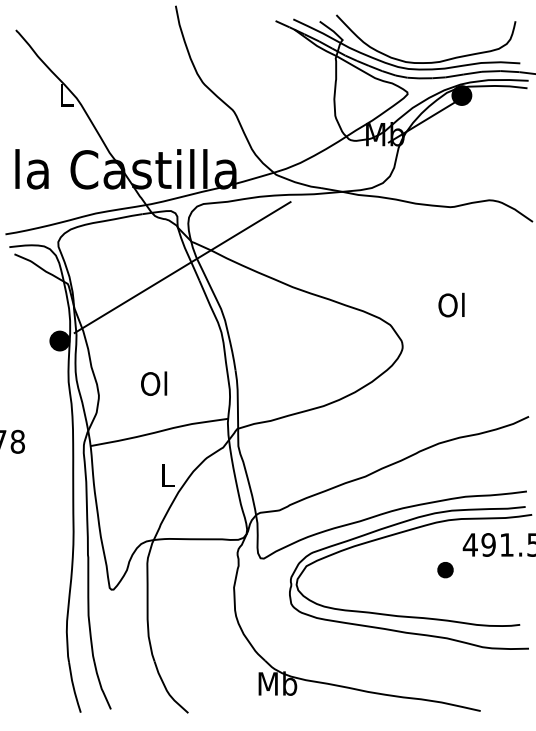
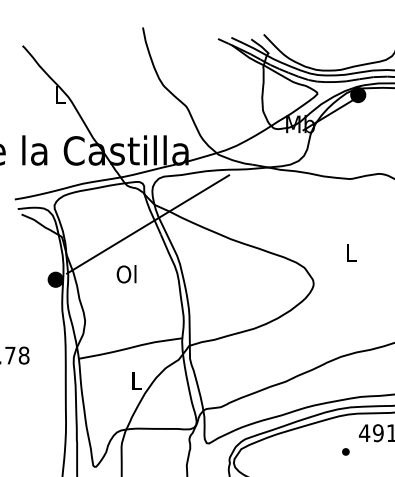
text: (451, 304) -> (350, 252), Ol -> L
text: (154, 383) -> (126, 274), moved
part: (445, 569) -> (345, 451), size x0.62

